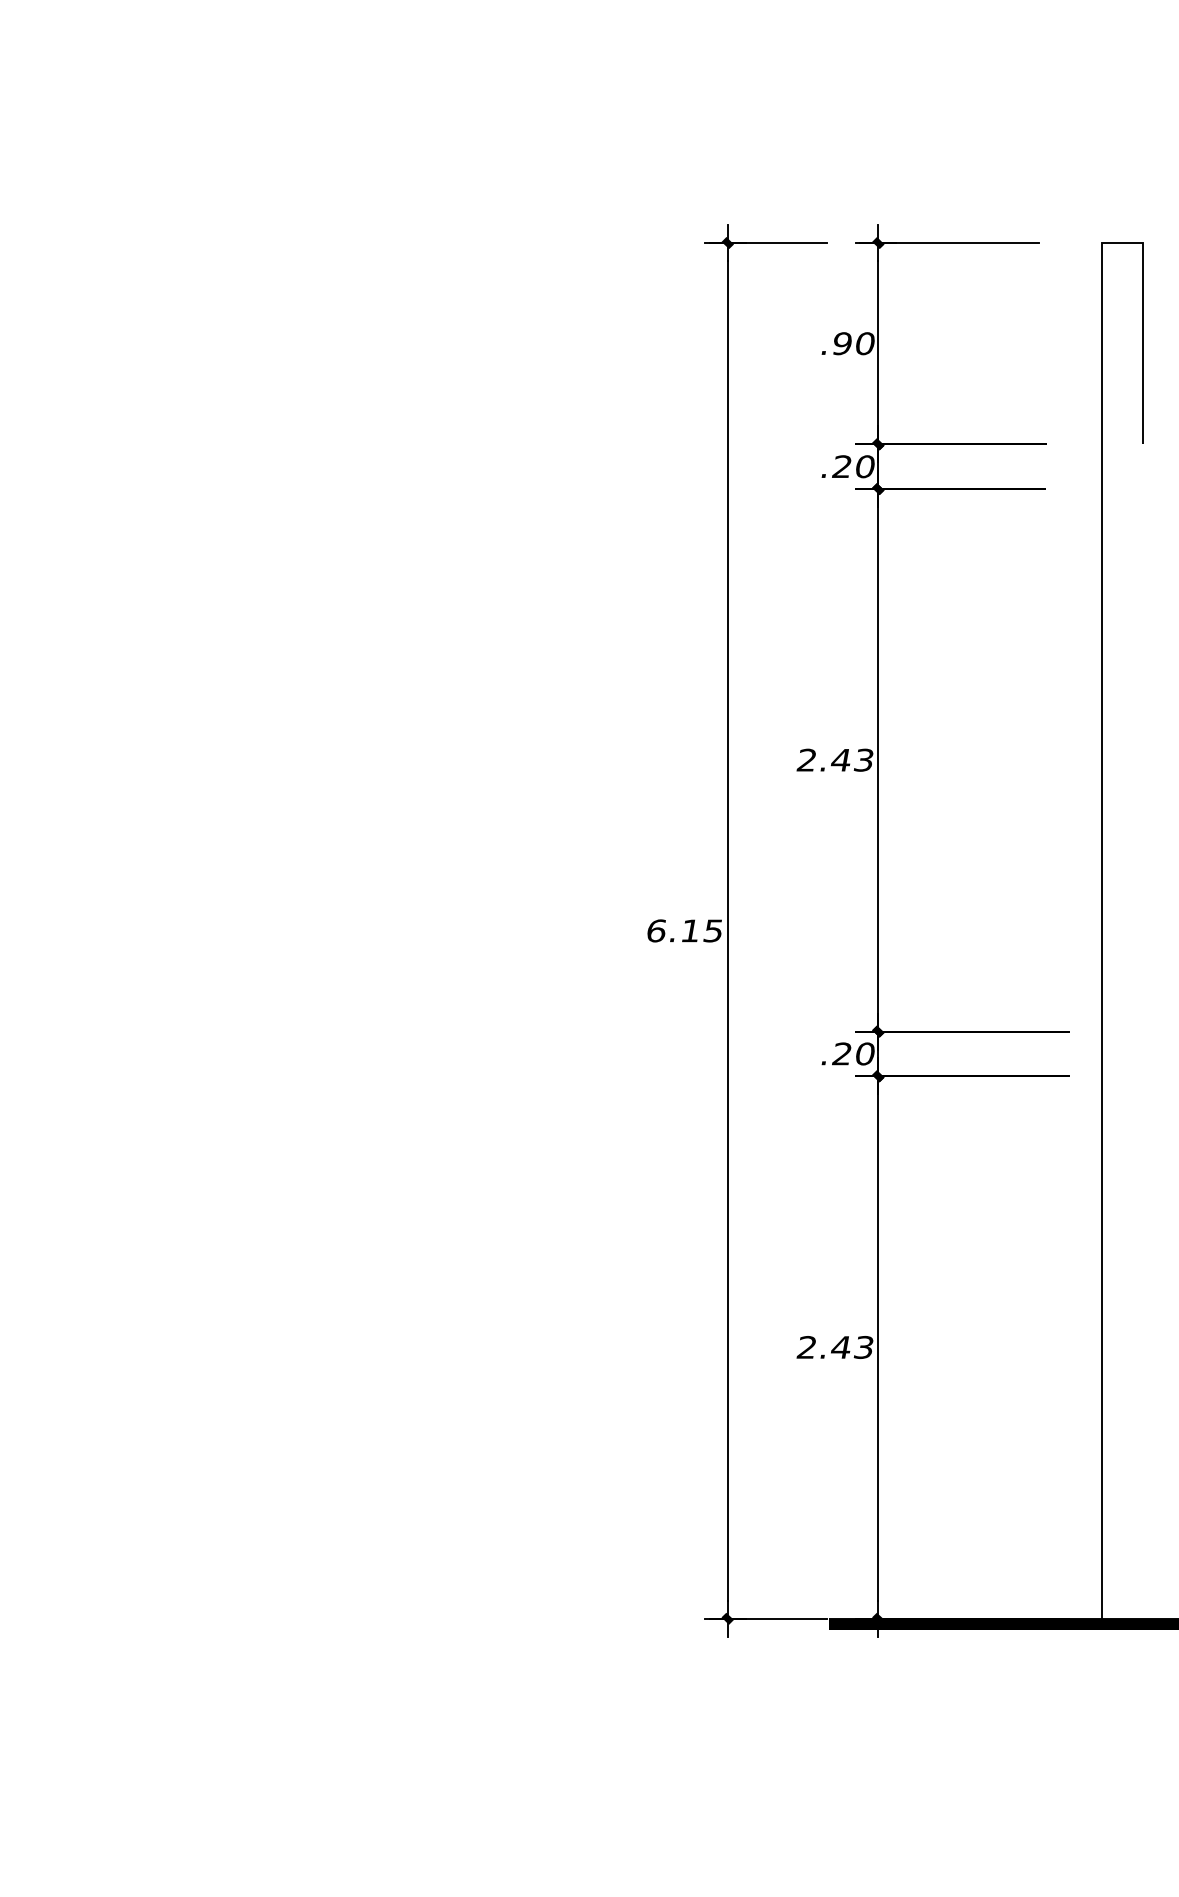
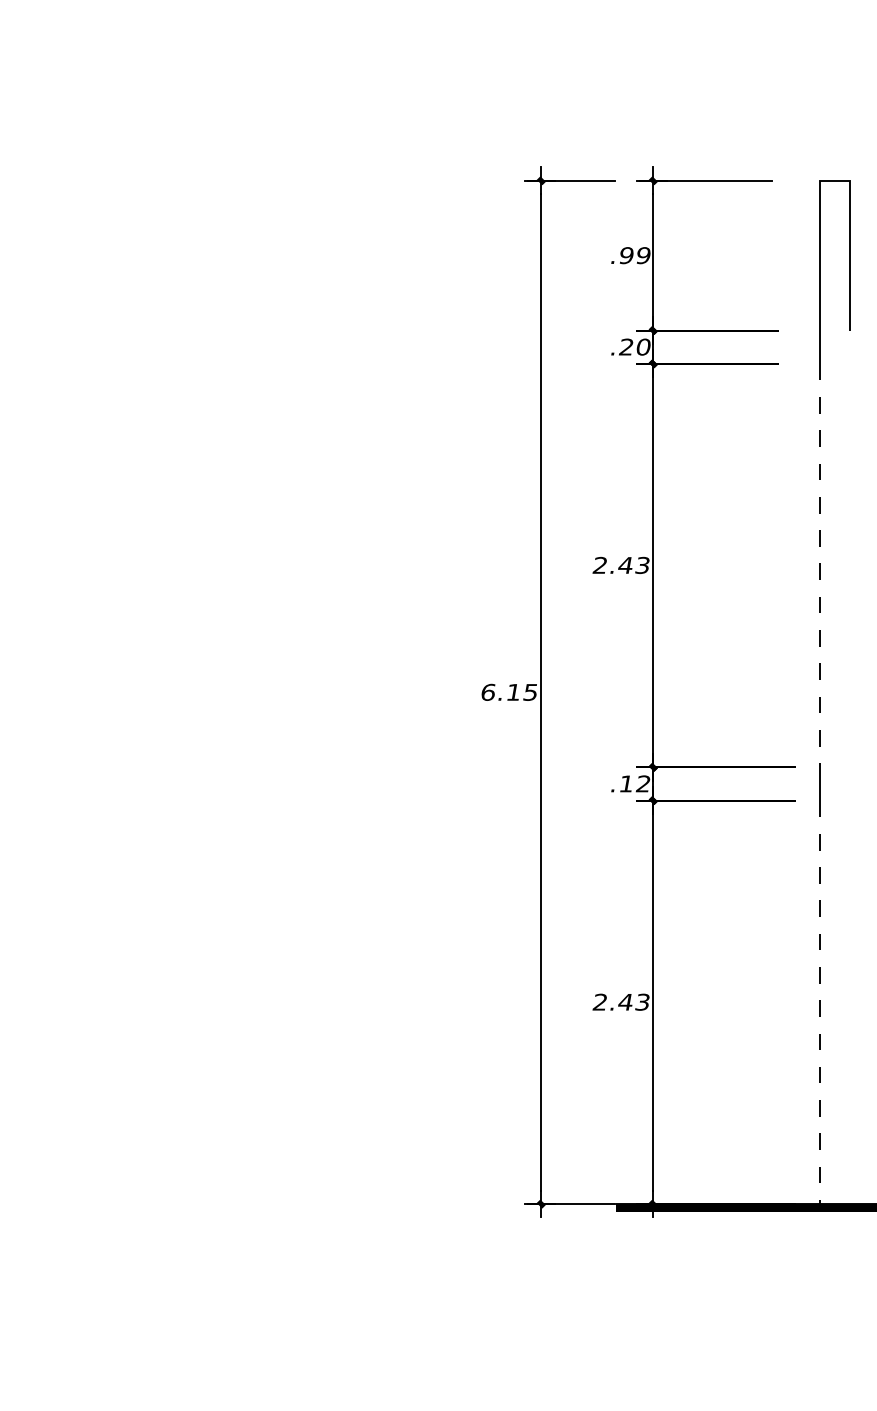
text: (865, 343) -> (643, 255), .90 -> .99
line: (1103, 760) -> (820, 565), solid -> dashed
text: (853, 1053) -> (634, 783), .20 -> .12
line: (1103, 1347) -> (820, 1002), solid -> dashed

